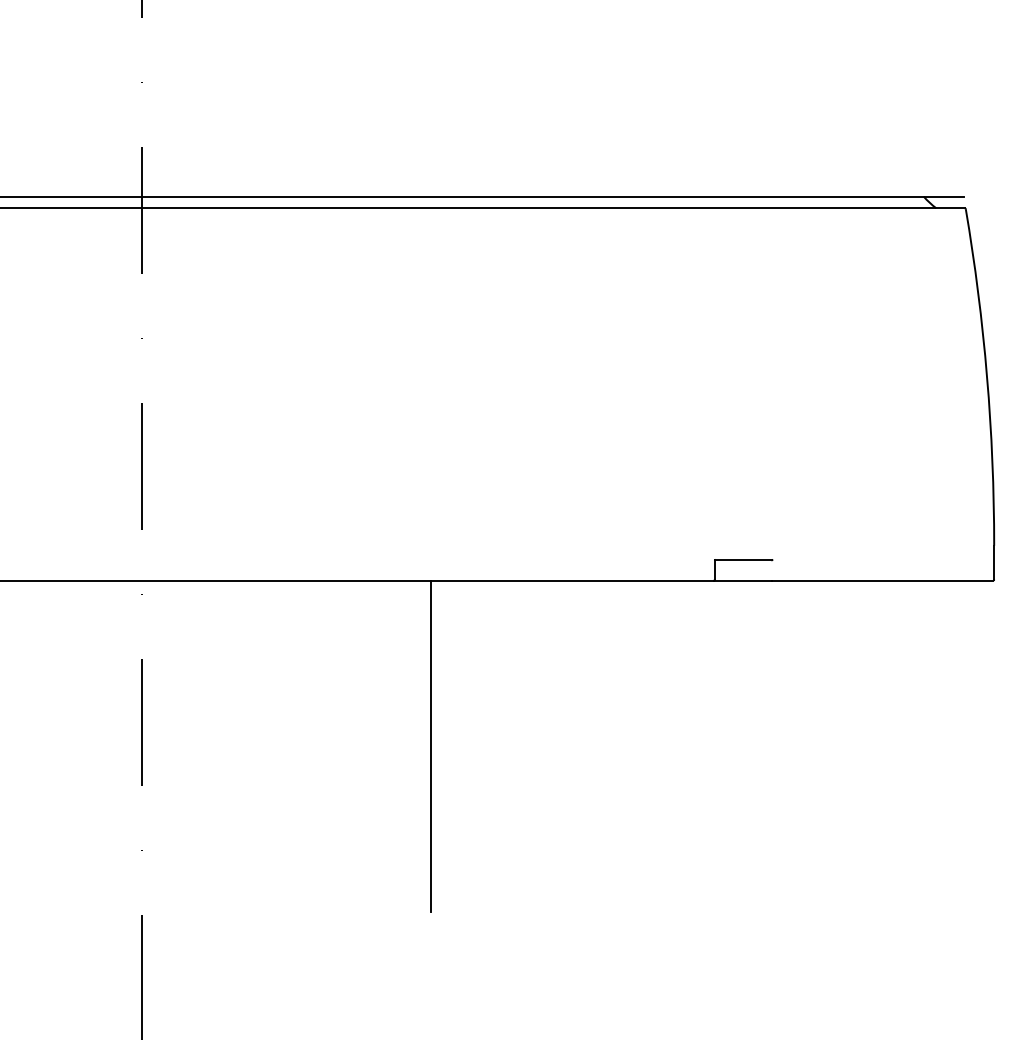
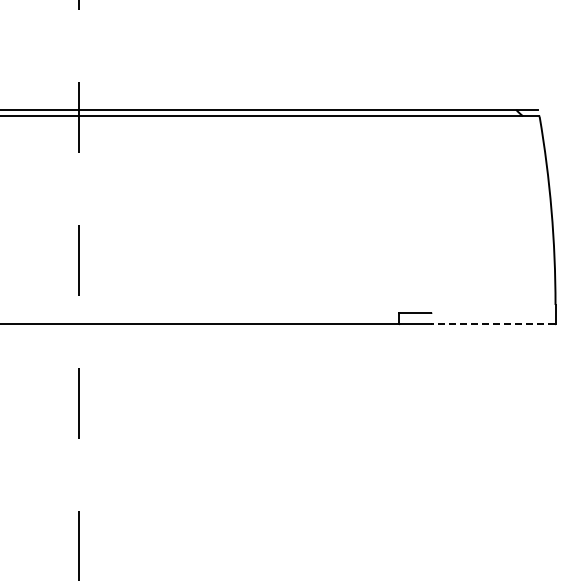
line: (883, 580) -> (493, 324), solid -> dashed
line: (430, 745) -> (240, 416), removed

